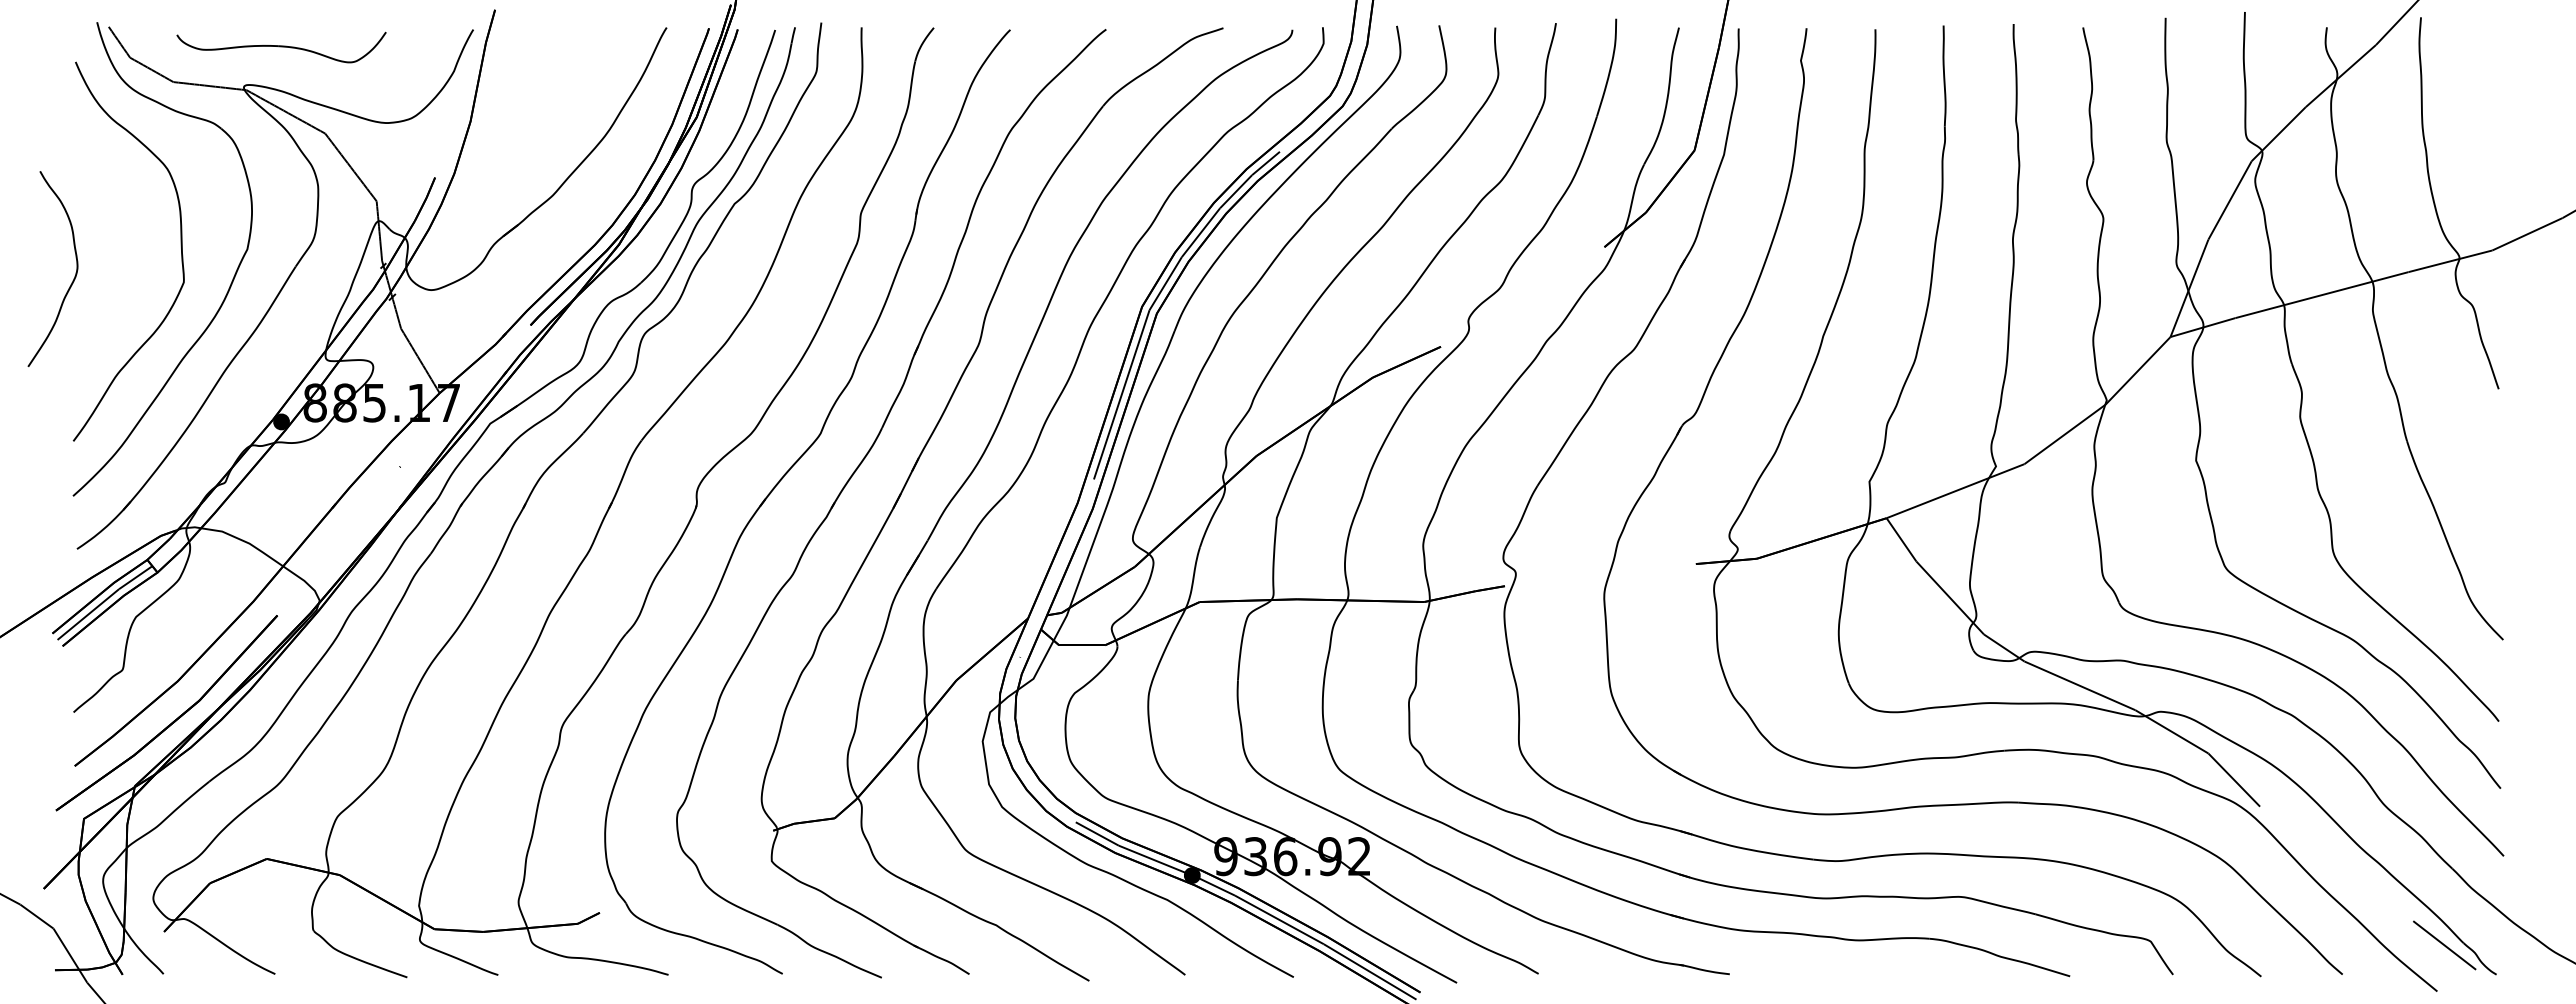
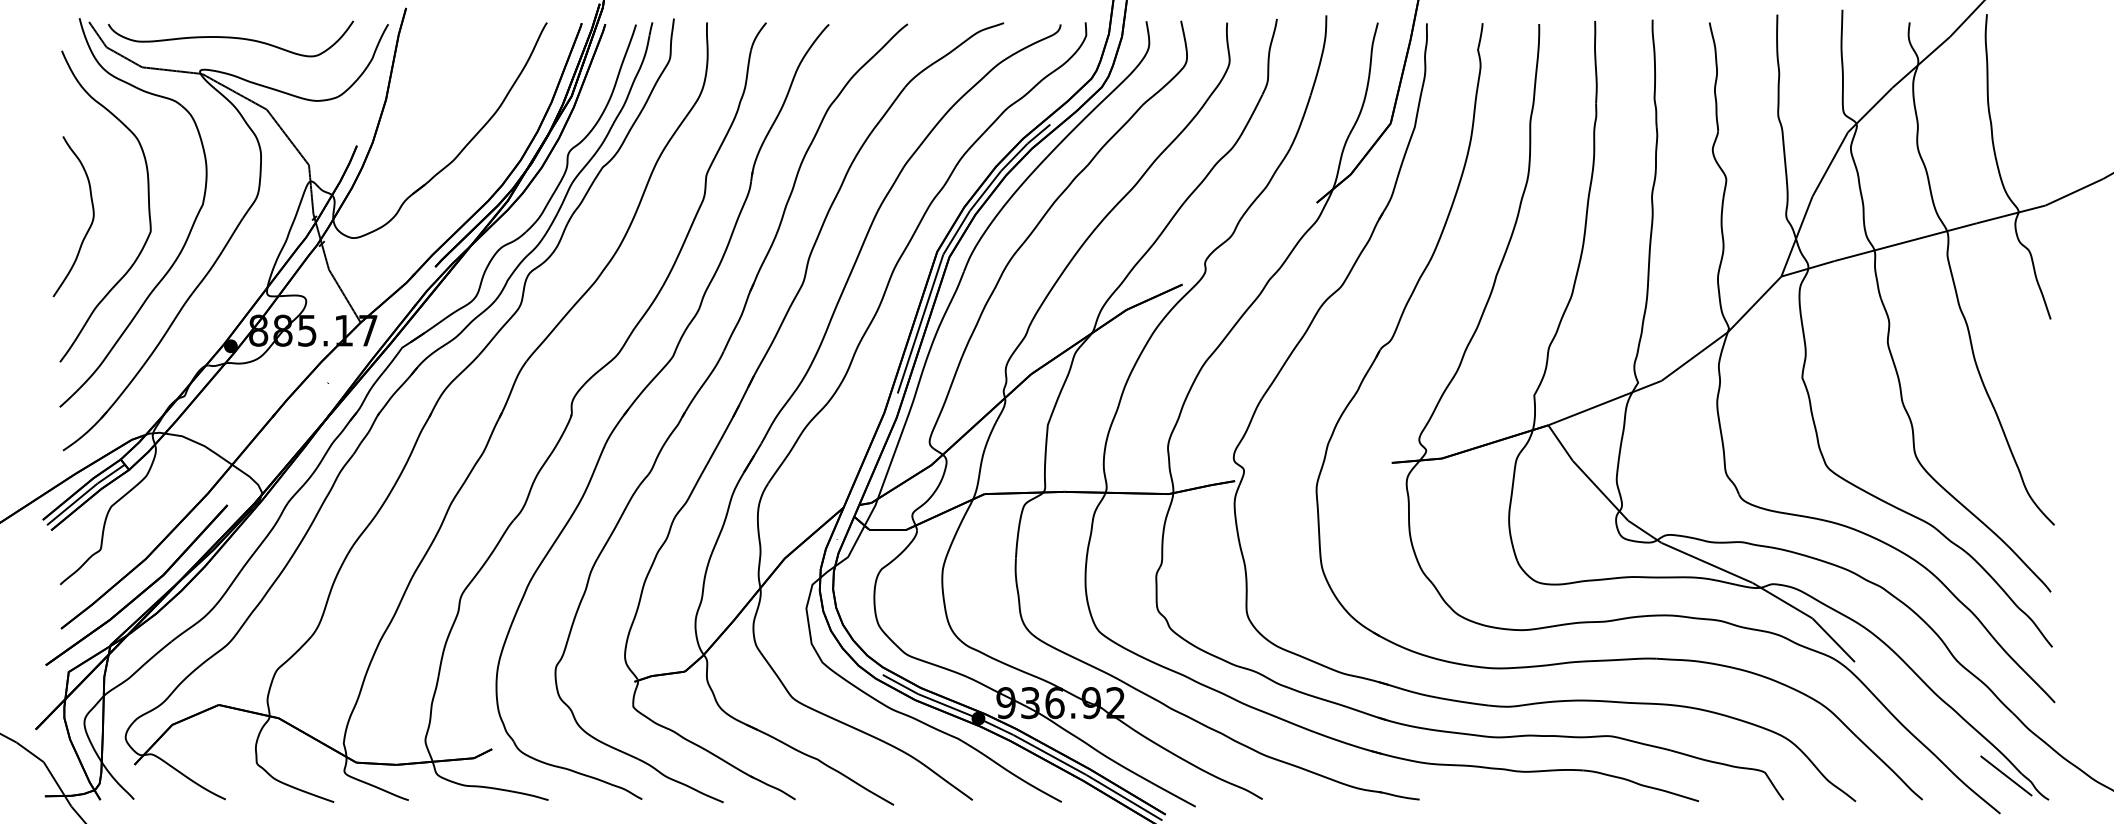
part: (281, 47) -> (230, 38), size x1.43
curve: (73, 278) -> (90, 224), moved

